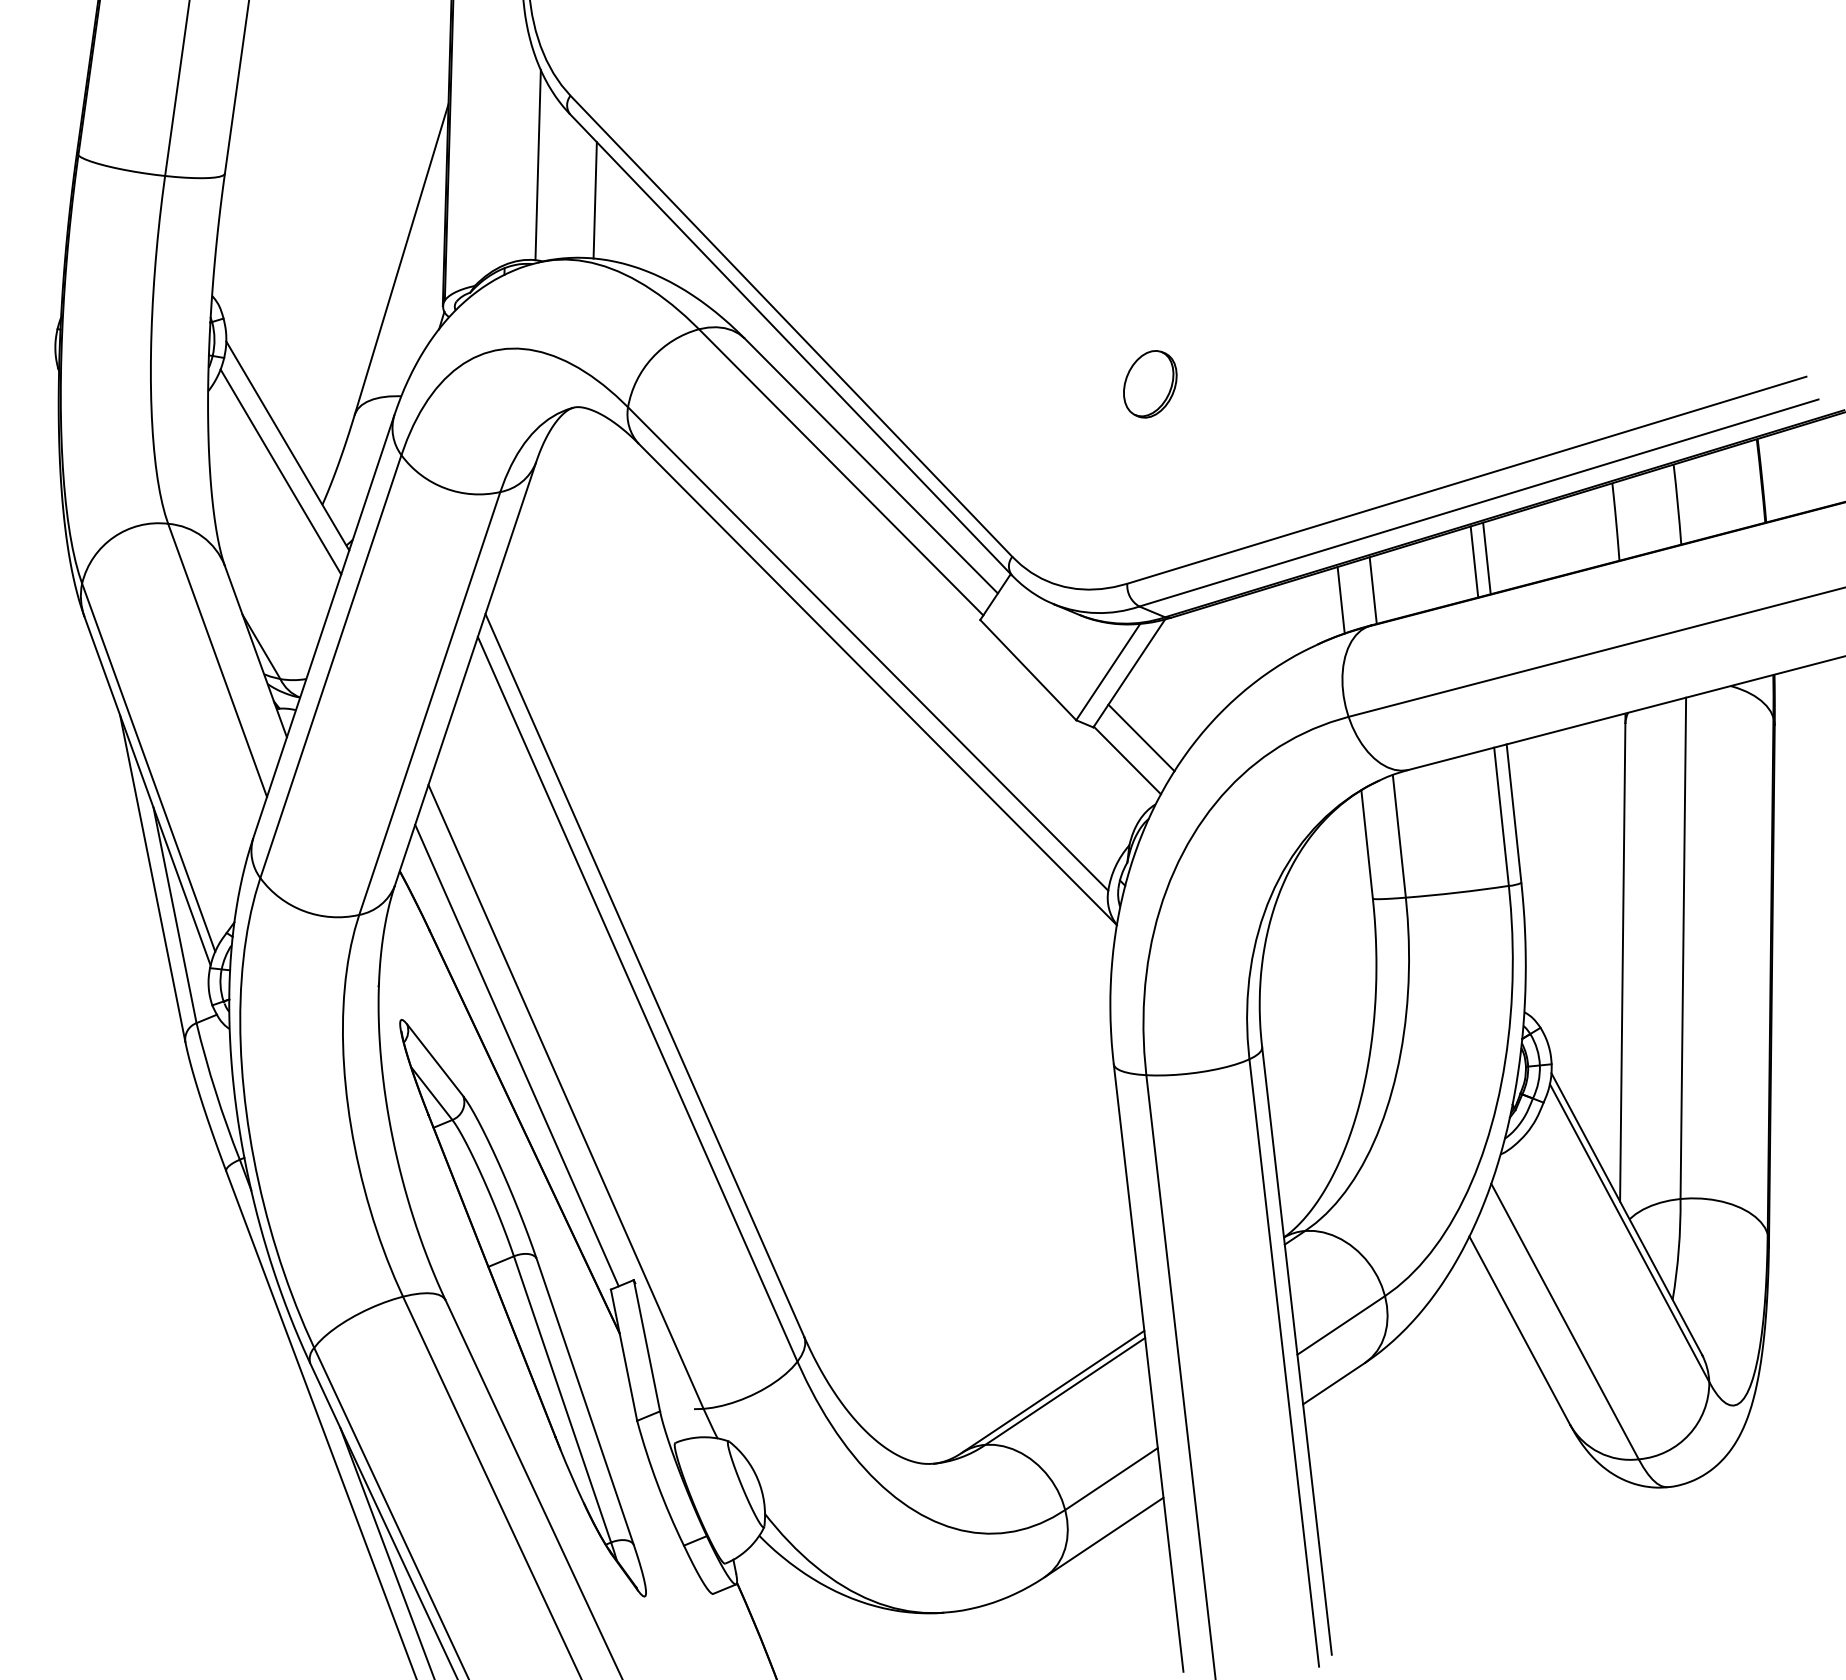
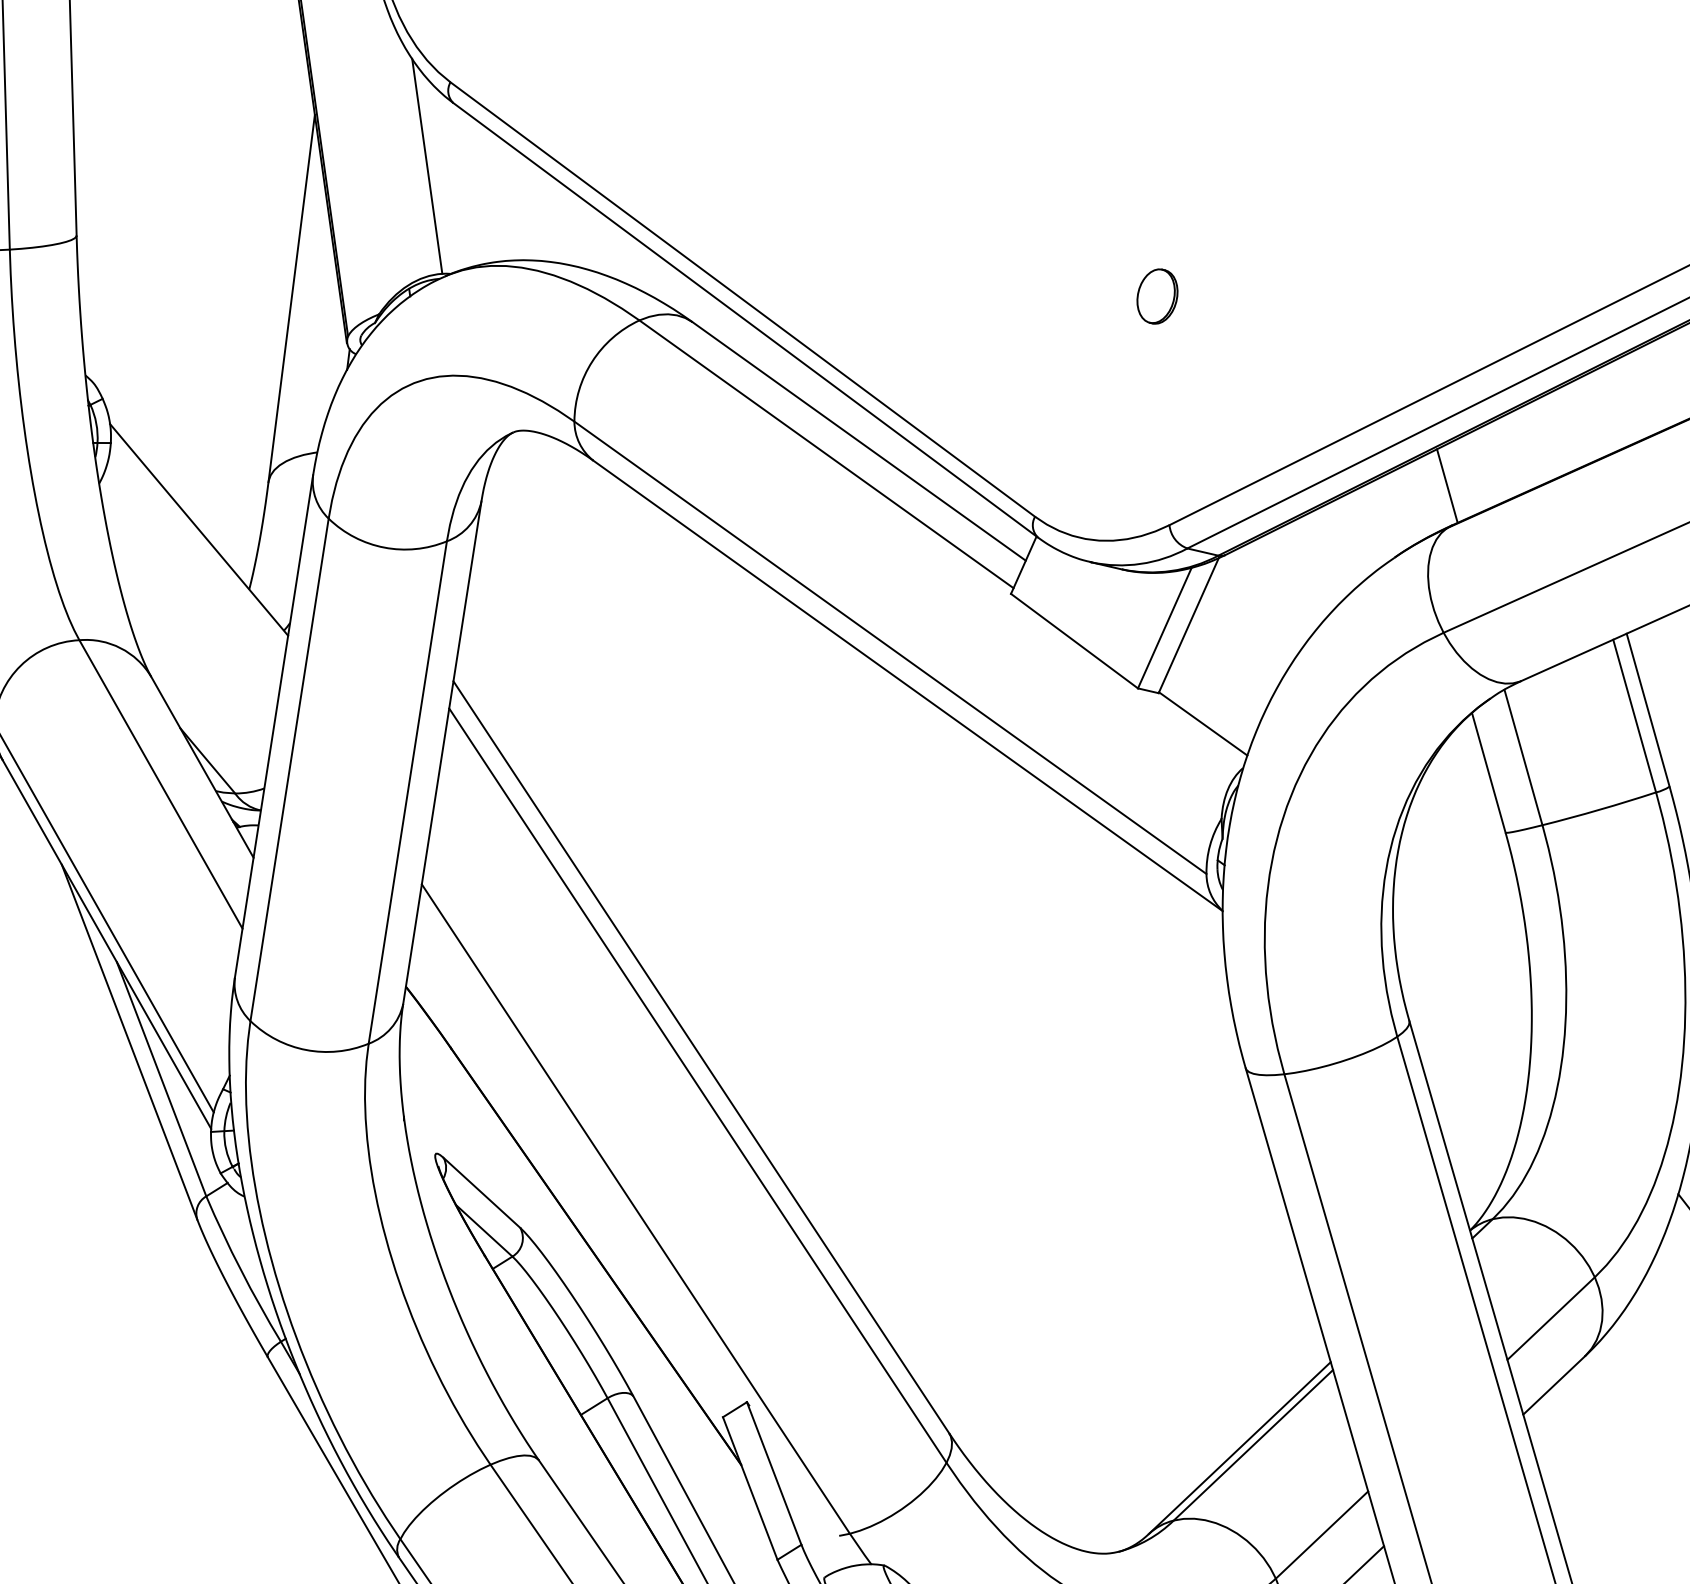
line: (594, 200) -> (497, 195), removed
part: (1150, 384) -> (1157, 296), size x0.7
line: (280, 471) -> (195, 560), removed
line: (1486, 558) -> (1568, 428), removed
line: (1474, 561) -> (1555, 434), removed
line: (1340, 600) -> (1412, 503), removed
line: (1141, 737) -> (1214, 695), removed
line: (516, 1055) -> (572, 1171), removed

